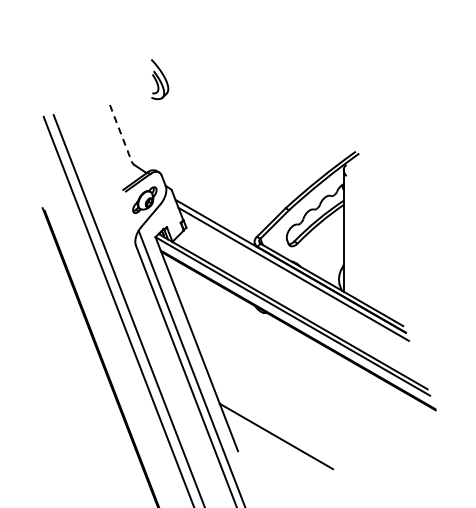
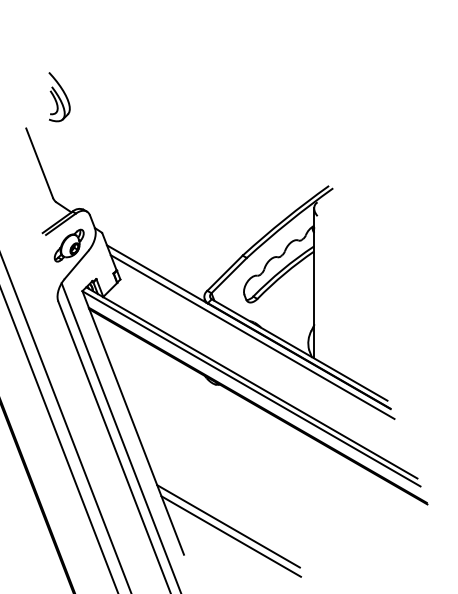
part: (160, 79) -> (60, 97), moved
line: (120, 133) -> (39, 163), dashed -> solid
line: (274, 427) -> (228, 525), added

